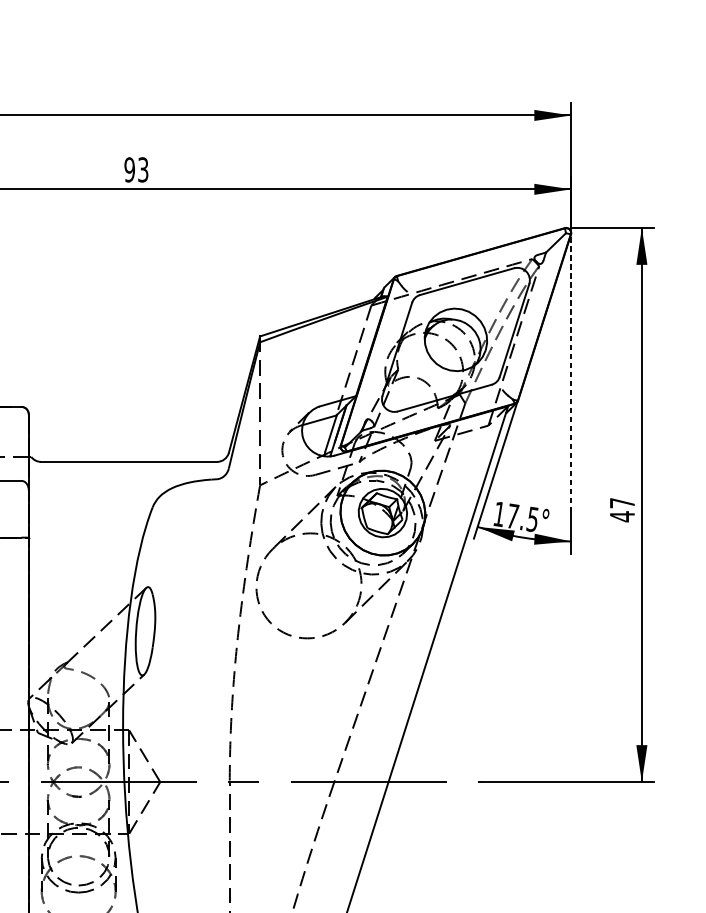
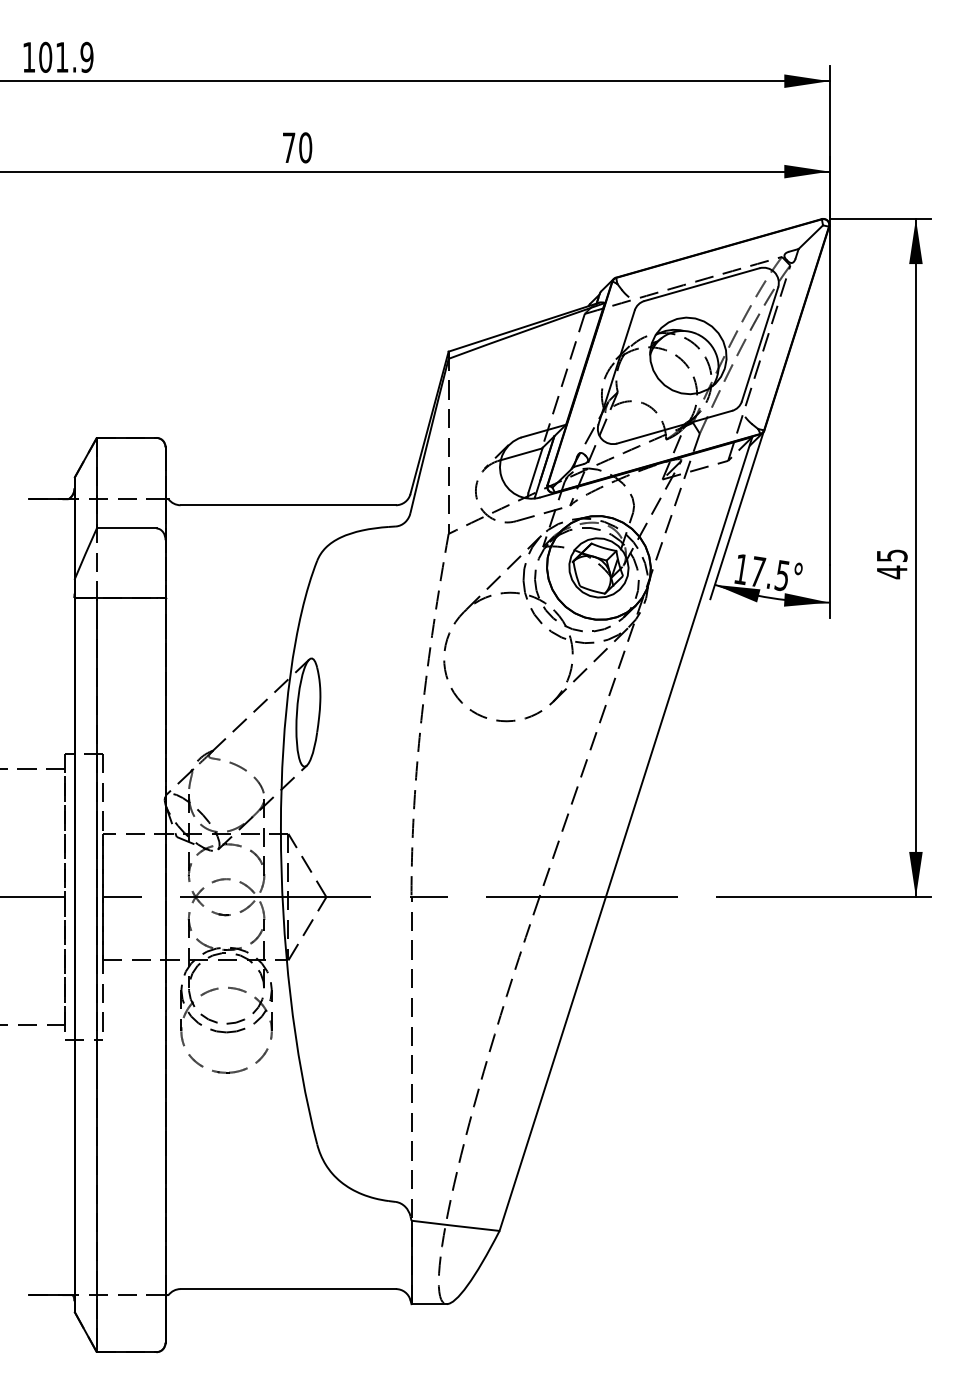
text: (136, 169) -> (297, 147), 93 -> 70
line: (571, 369) -> (829, 392), dashed -> solid
text: (622, 502) -> (892, 555), 47 -> 45

